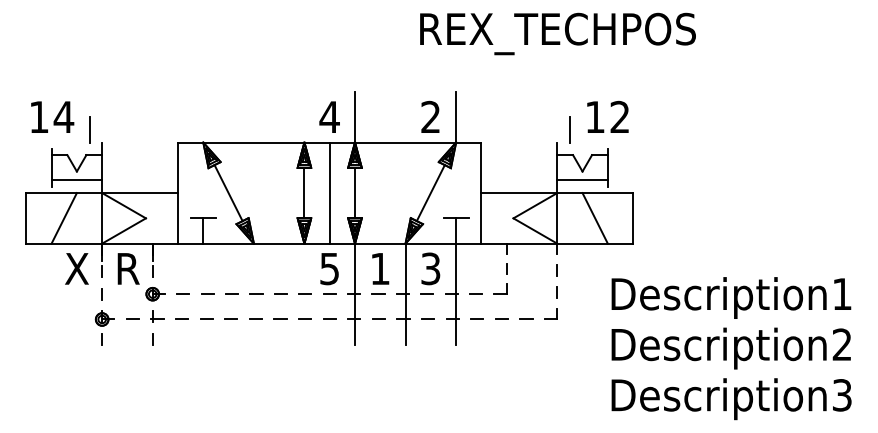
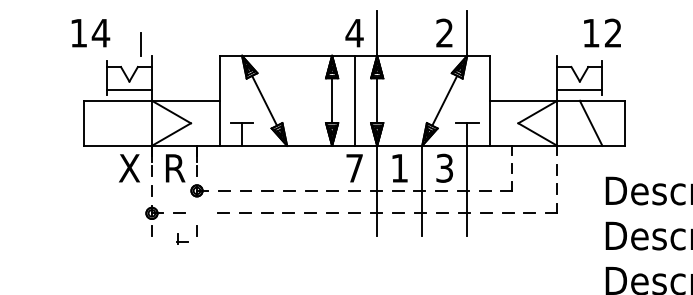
text: (52, 116) -> (90, 32), moved
line: (569, 129) -> (568, 44), removed
line: (63, 218) -> (117, 123), removed
text: (329, 269) -> (354, 168), 5 -> 7
part: (157, 316) -> (182, 239), moved

